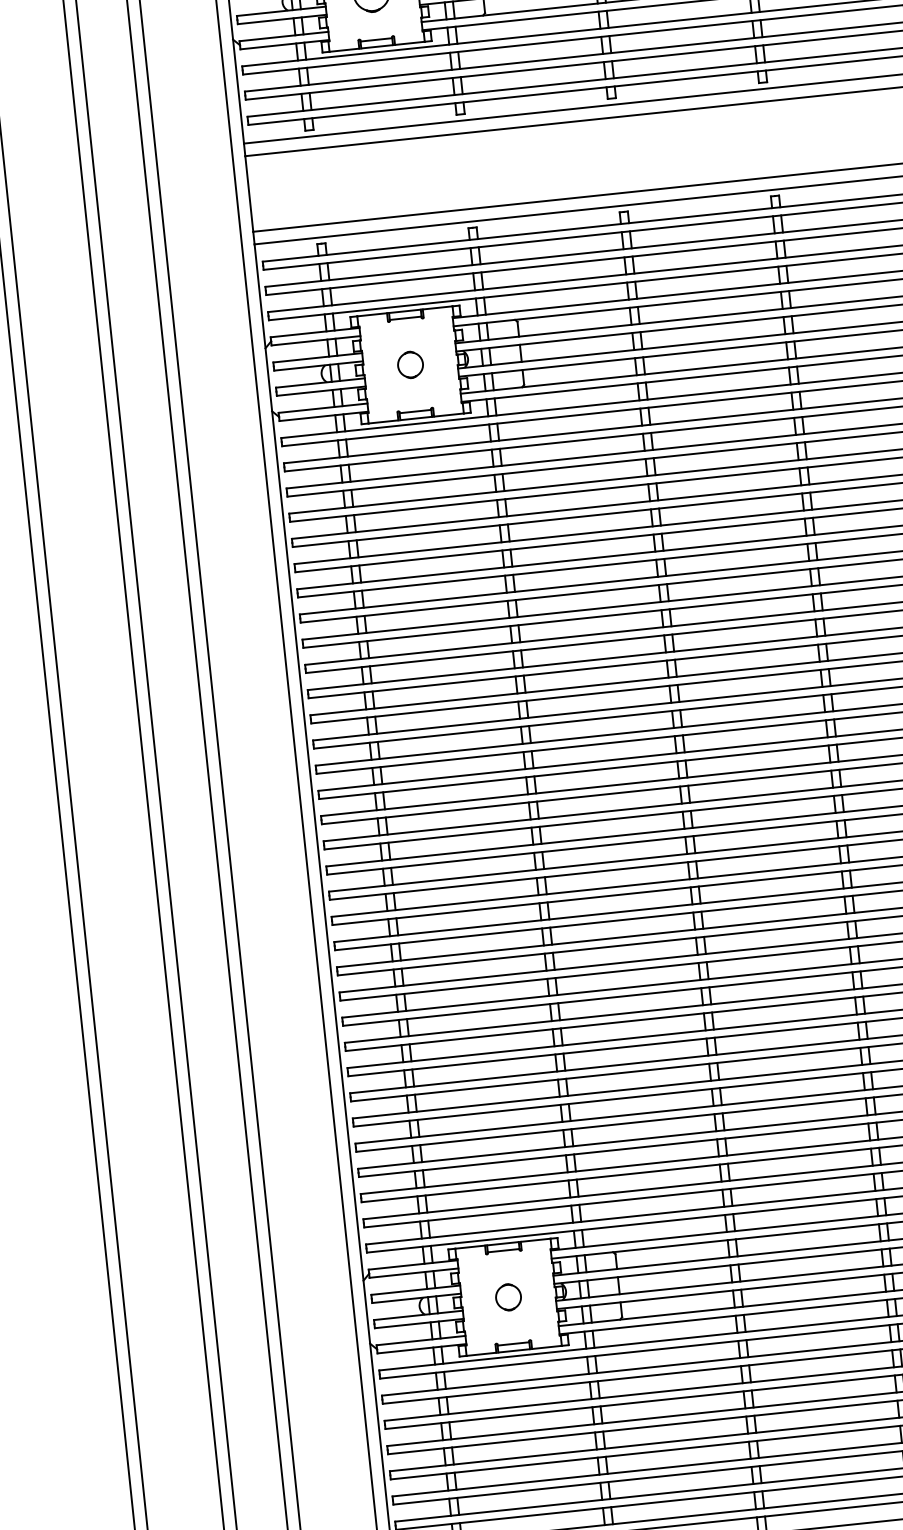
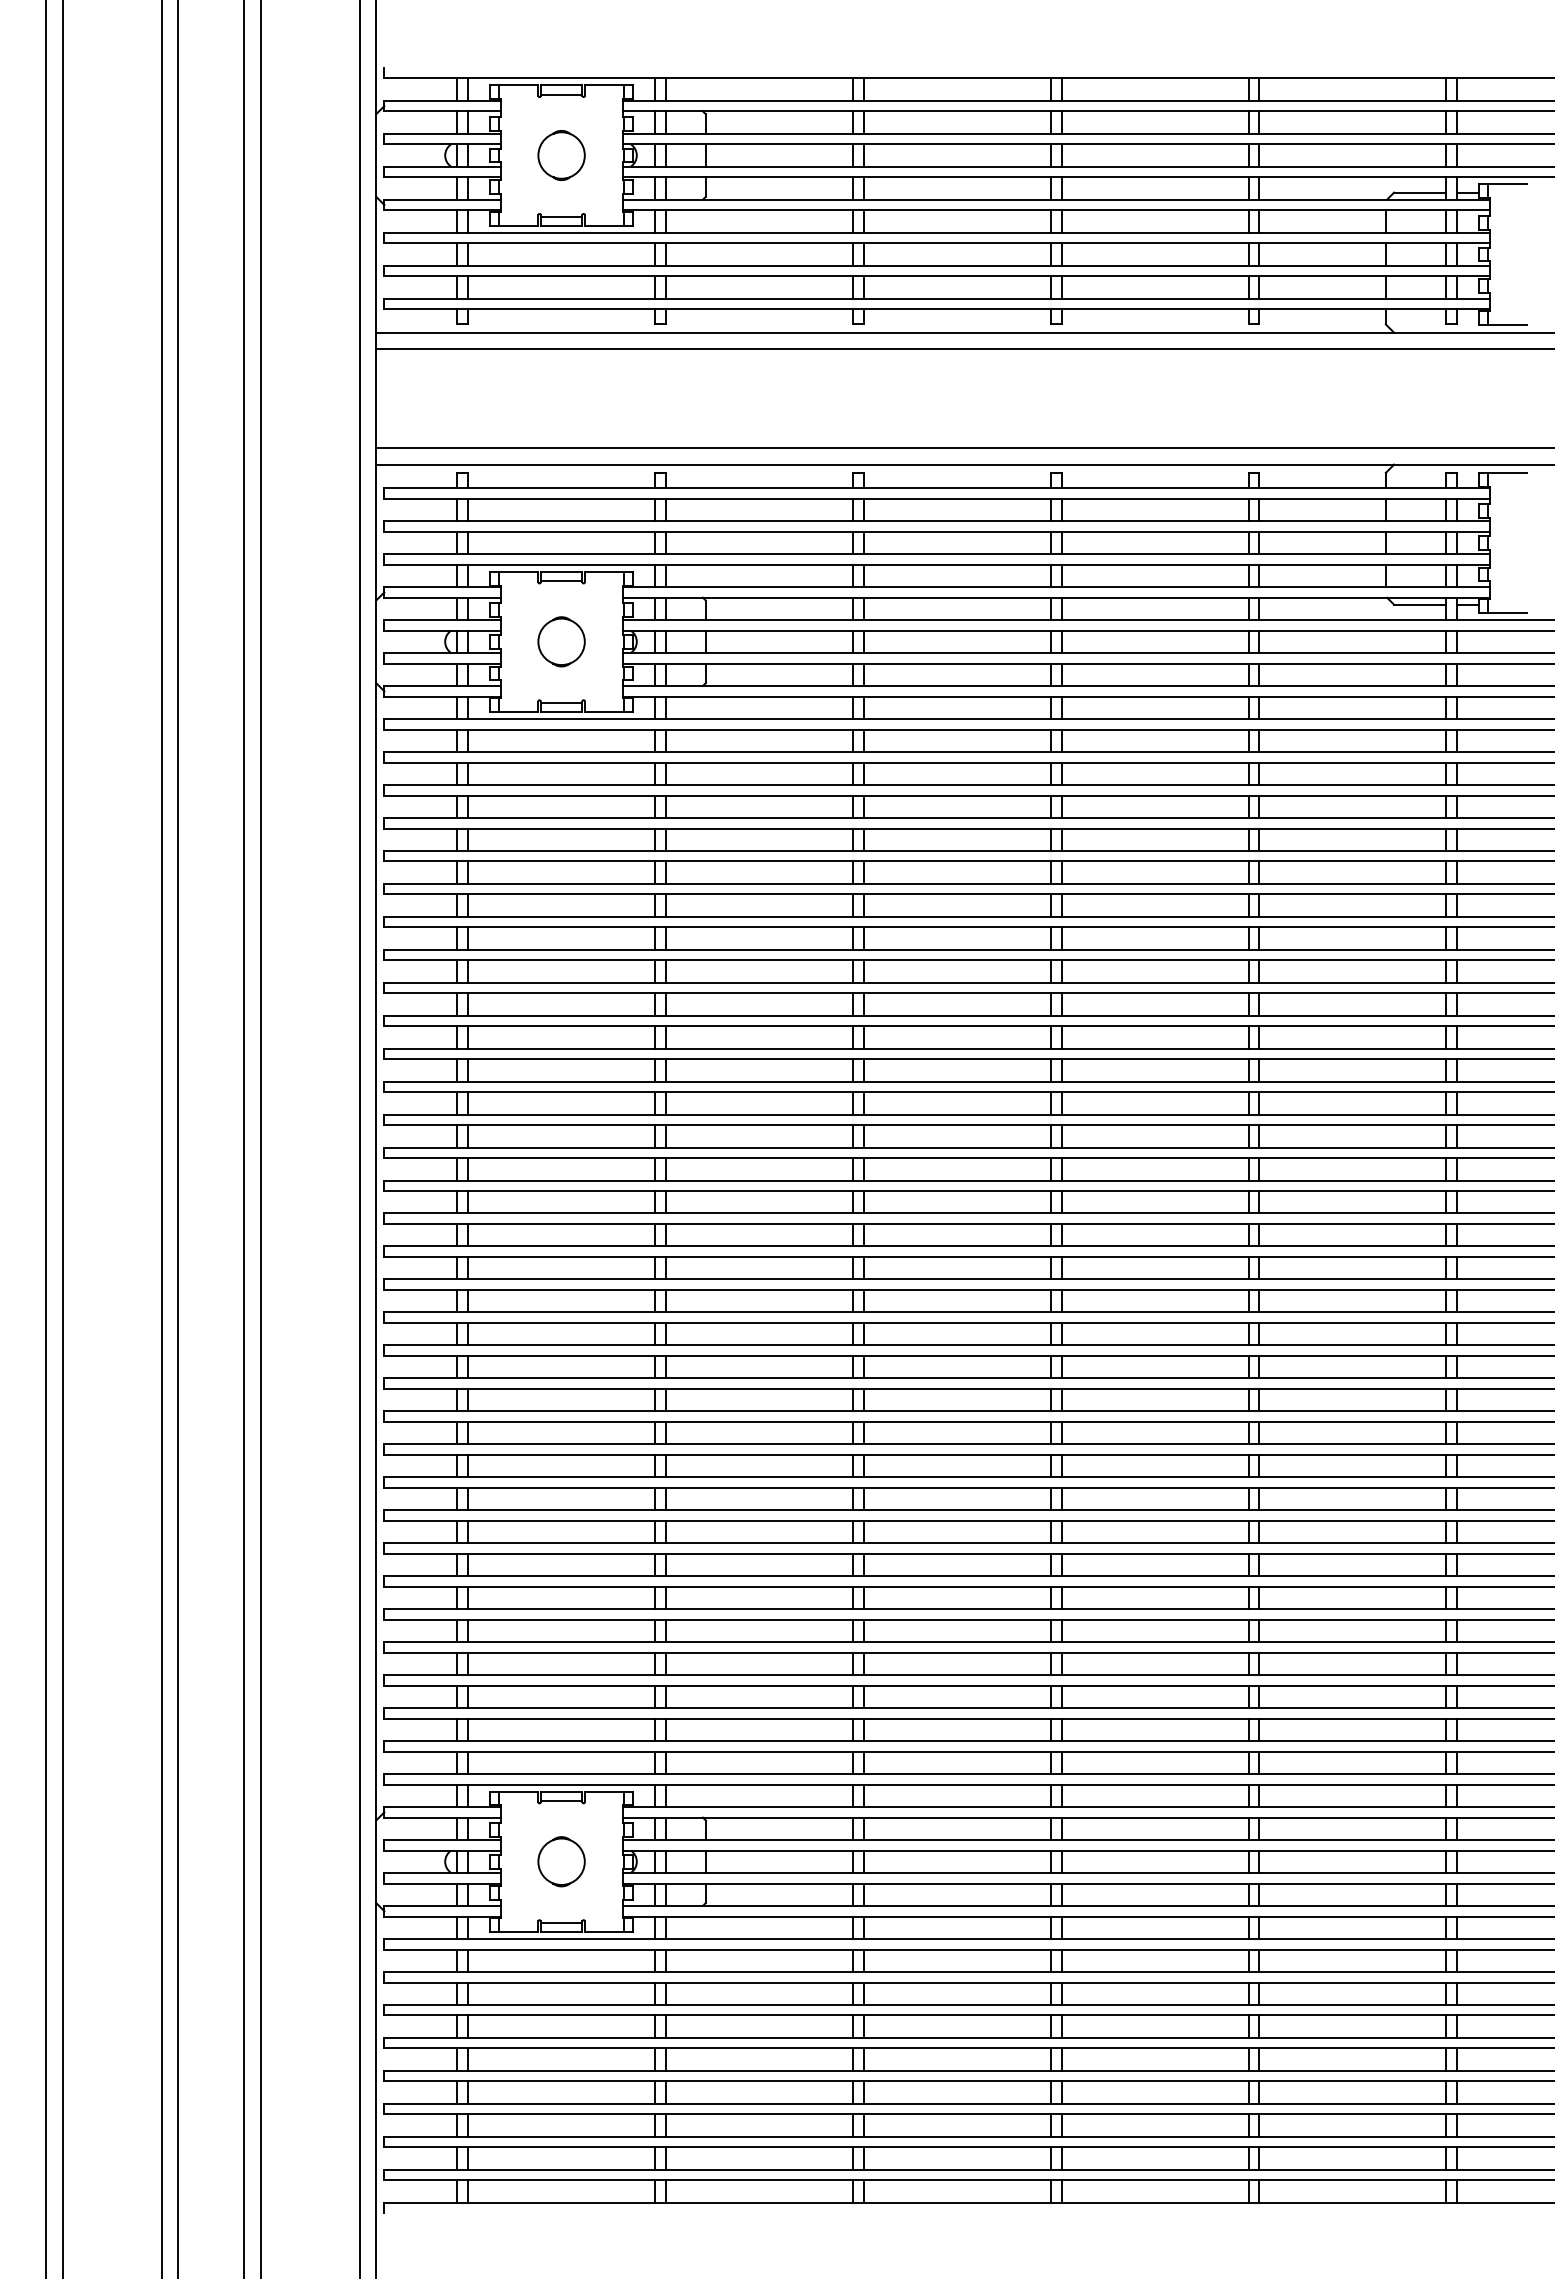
part: (410, 364) -> (561, 641), size x1.43
part: (508, 1297) -> (561, 1861), size x1.43

